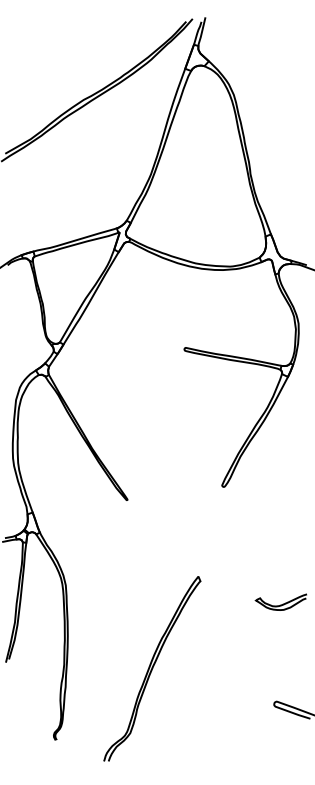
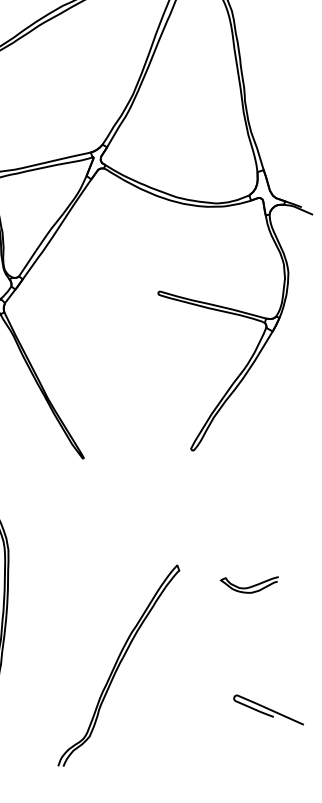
curve: (152, 668) -> (119, 665), moved

